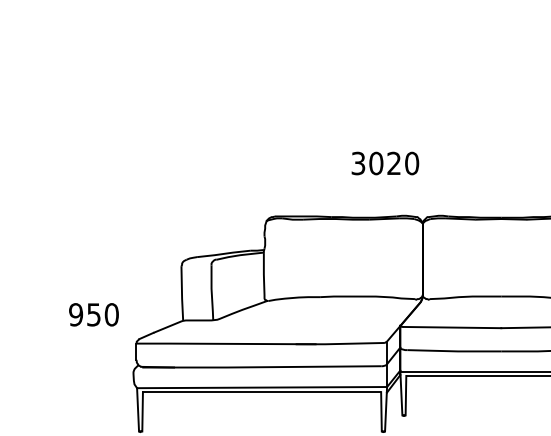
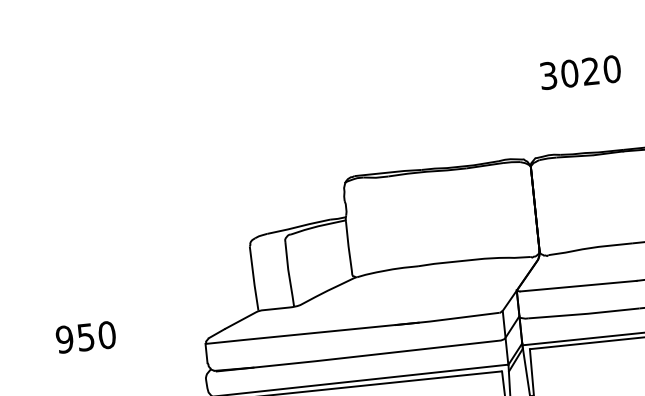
text: (385, 163) -> (580, 72), moved
text: (93, 314) -> (85, 337), moved

